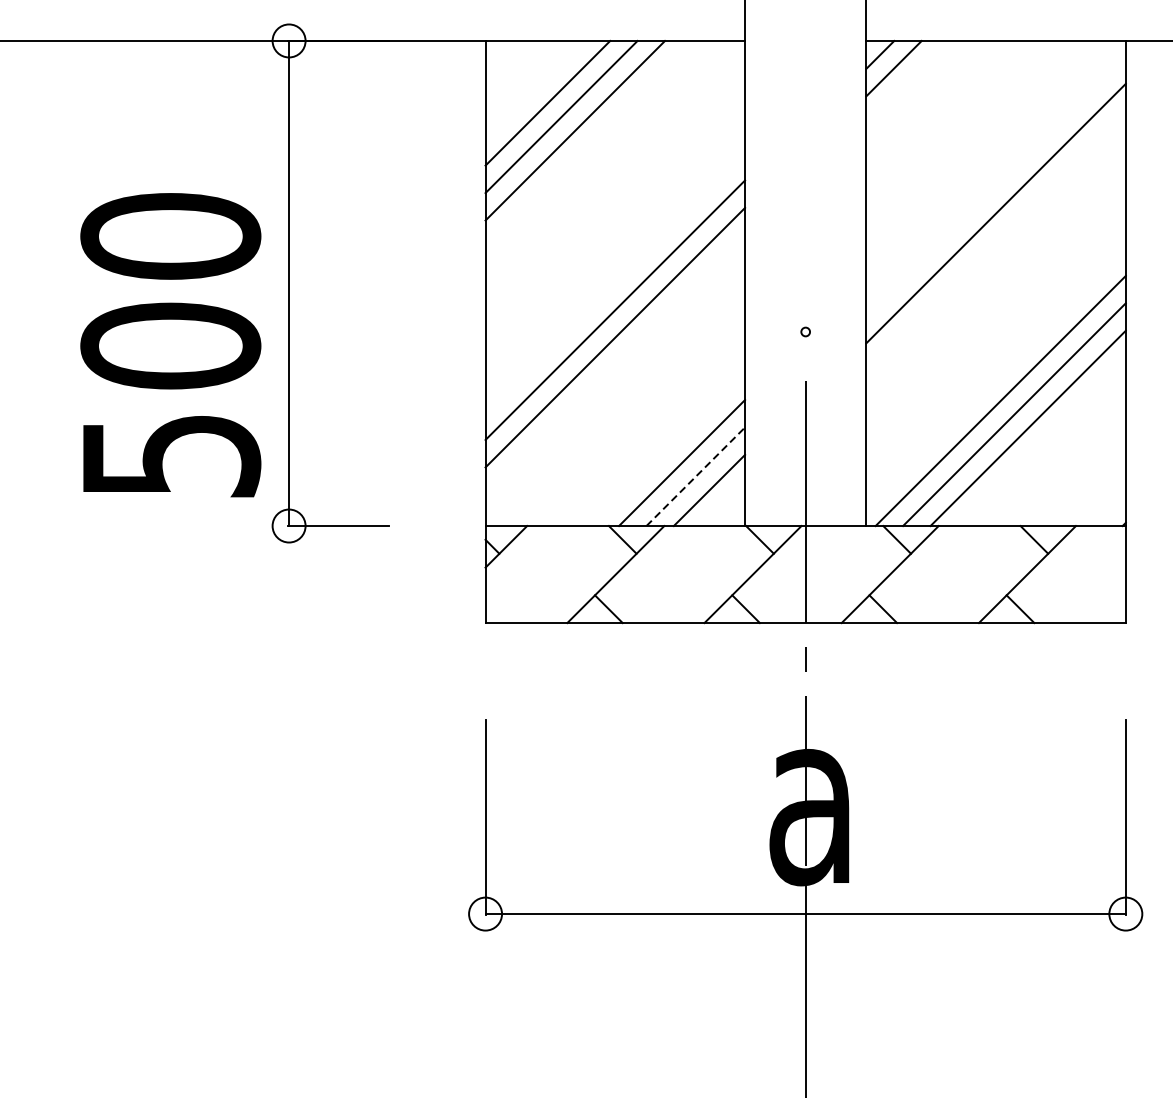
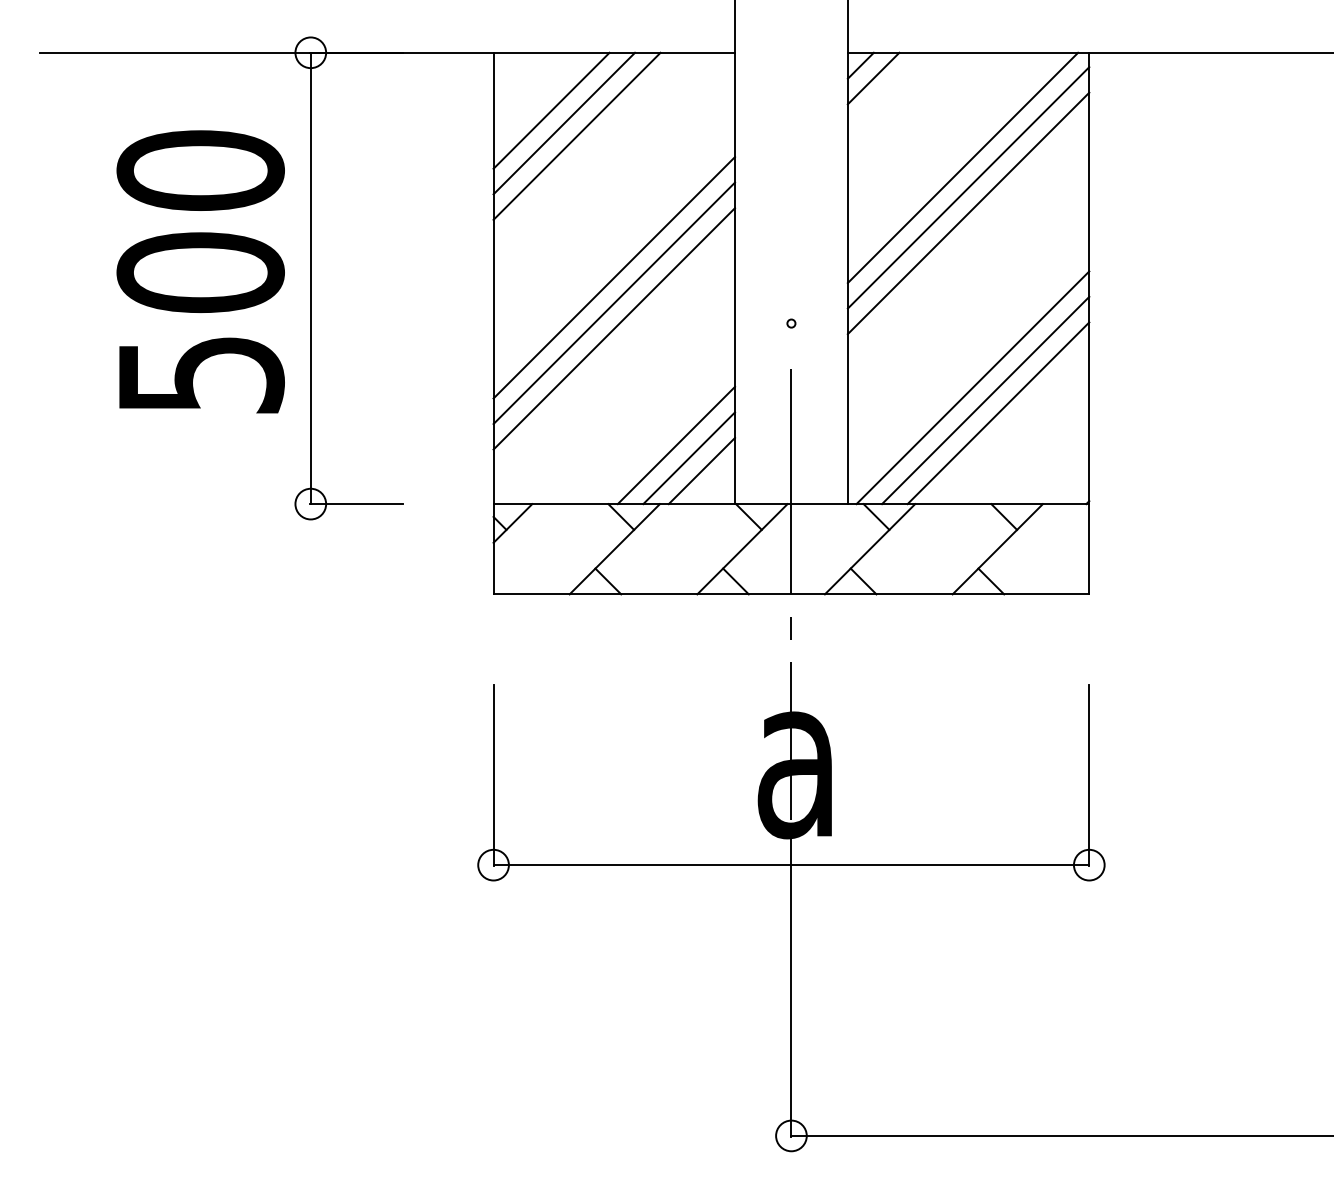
line: (989, 164) -> (962, 167), added
line: (995, 185) -> (968, 187), added
line: (615, 282) -> (614, 277), added
text: (170, 344) -> (200, 271), moved
line: (696, 477) -> (689, 458), dashed -> solid

